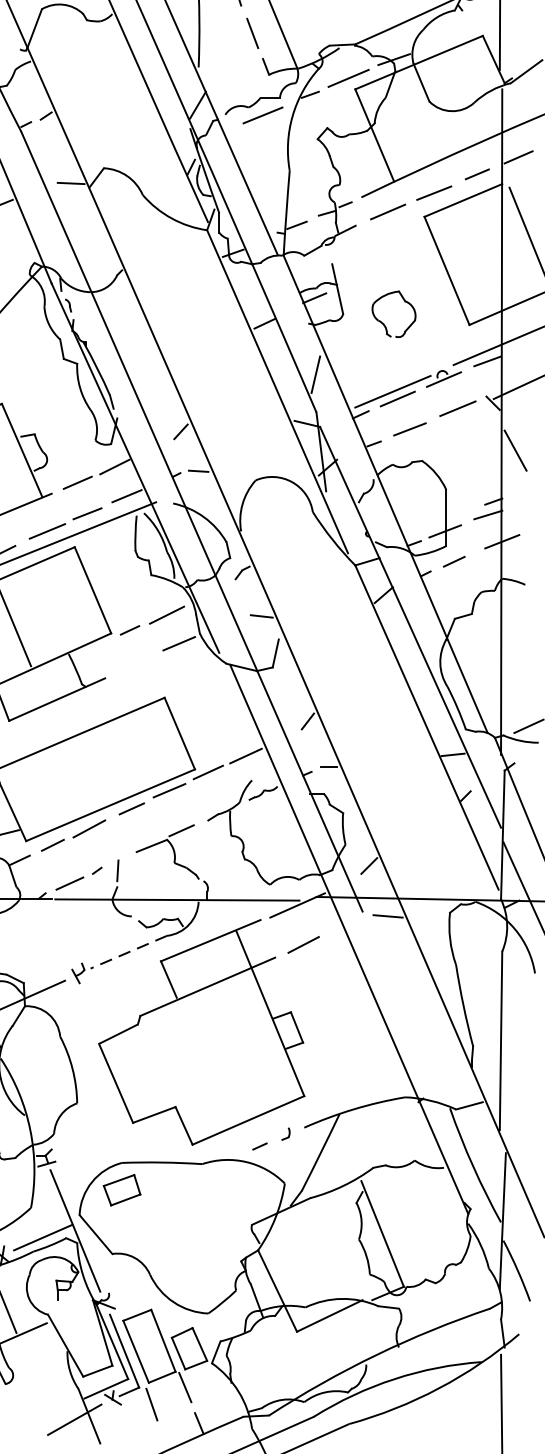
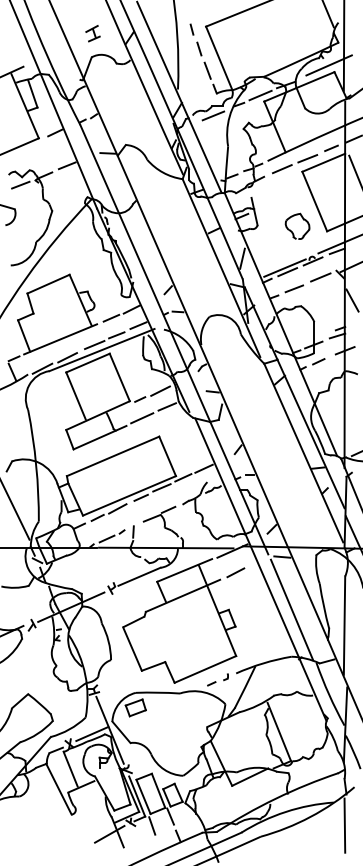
line: (471, 23) -> (328, 65), added
part: (402, 301) -> (302, 219), moved
line: (134, 664) -> (142, 418), added
line: (128, 951) -> (139, 576), dashed -> solid
line: (404, 1011) -> (291, 609), added

